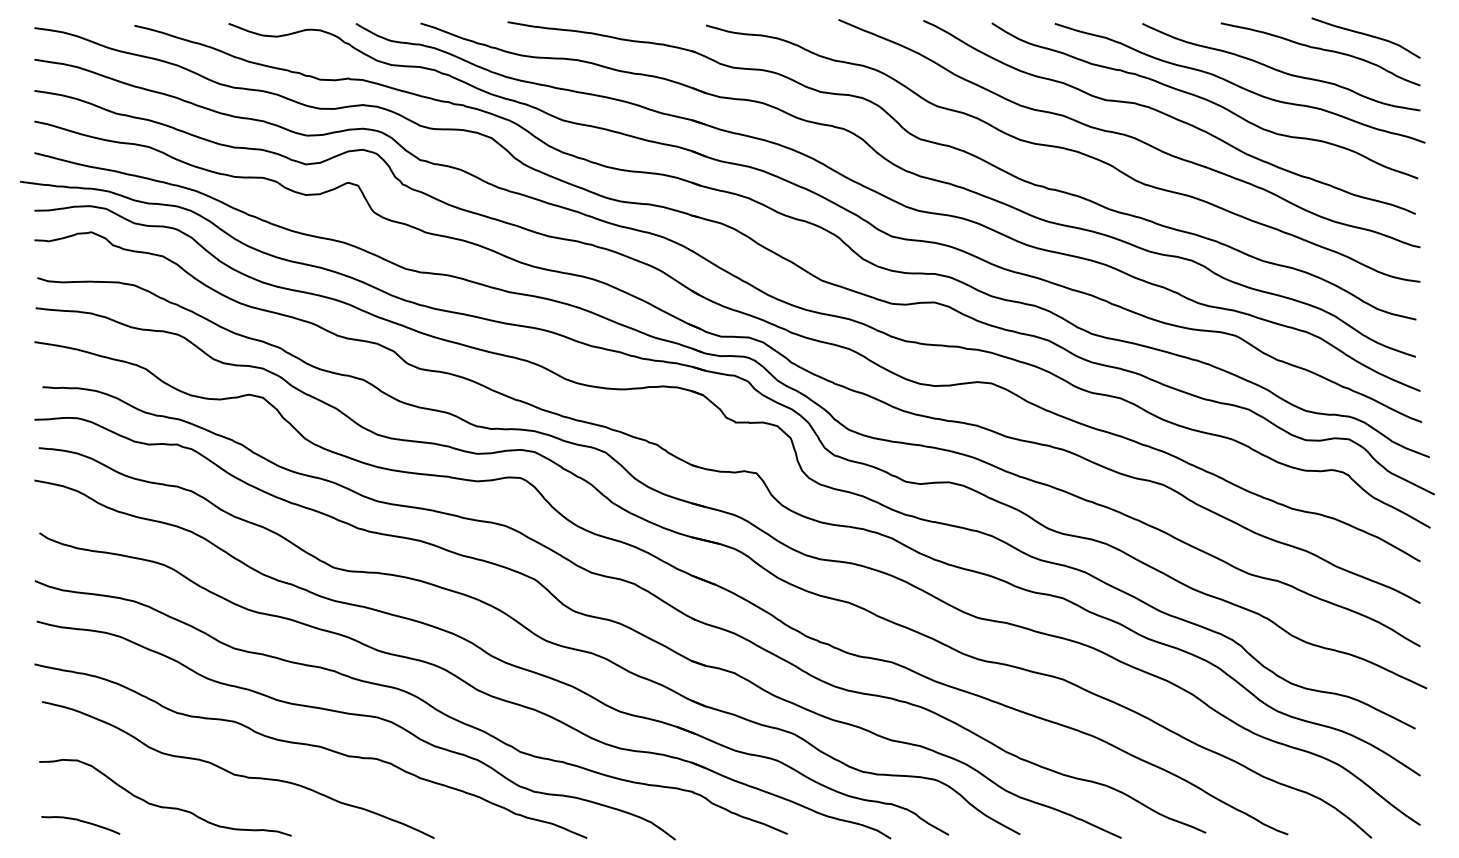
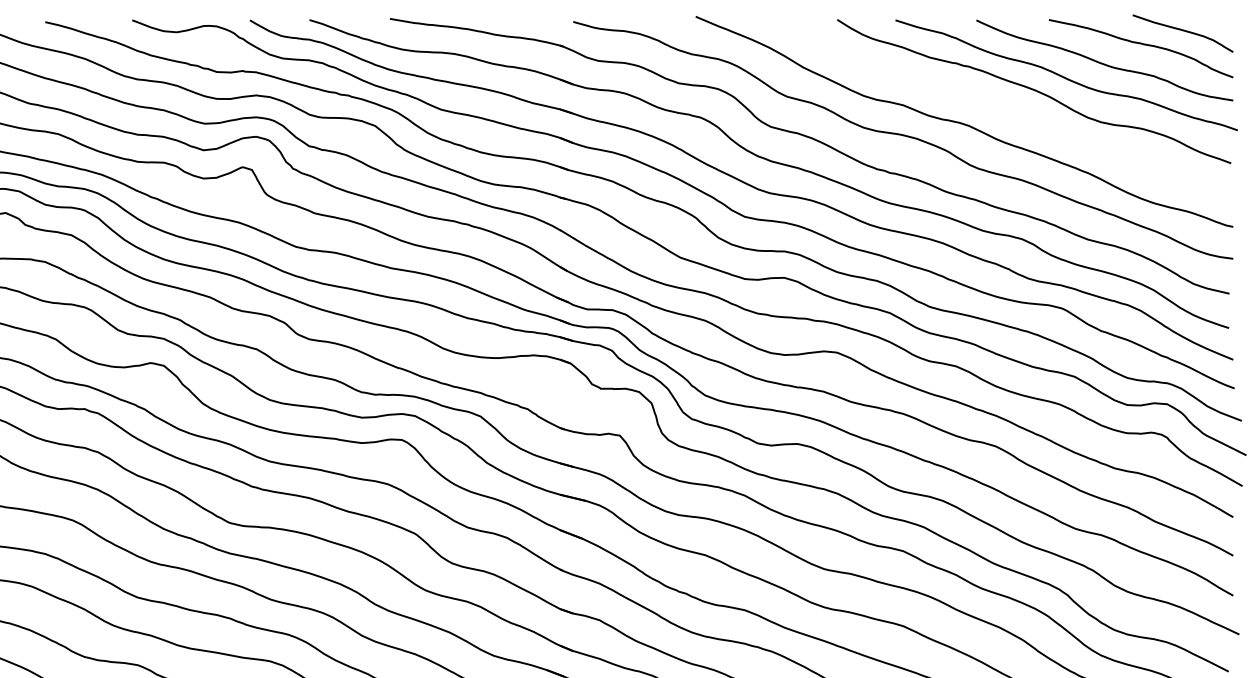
curve: (1169, 116) -> (1001, 106), removed

